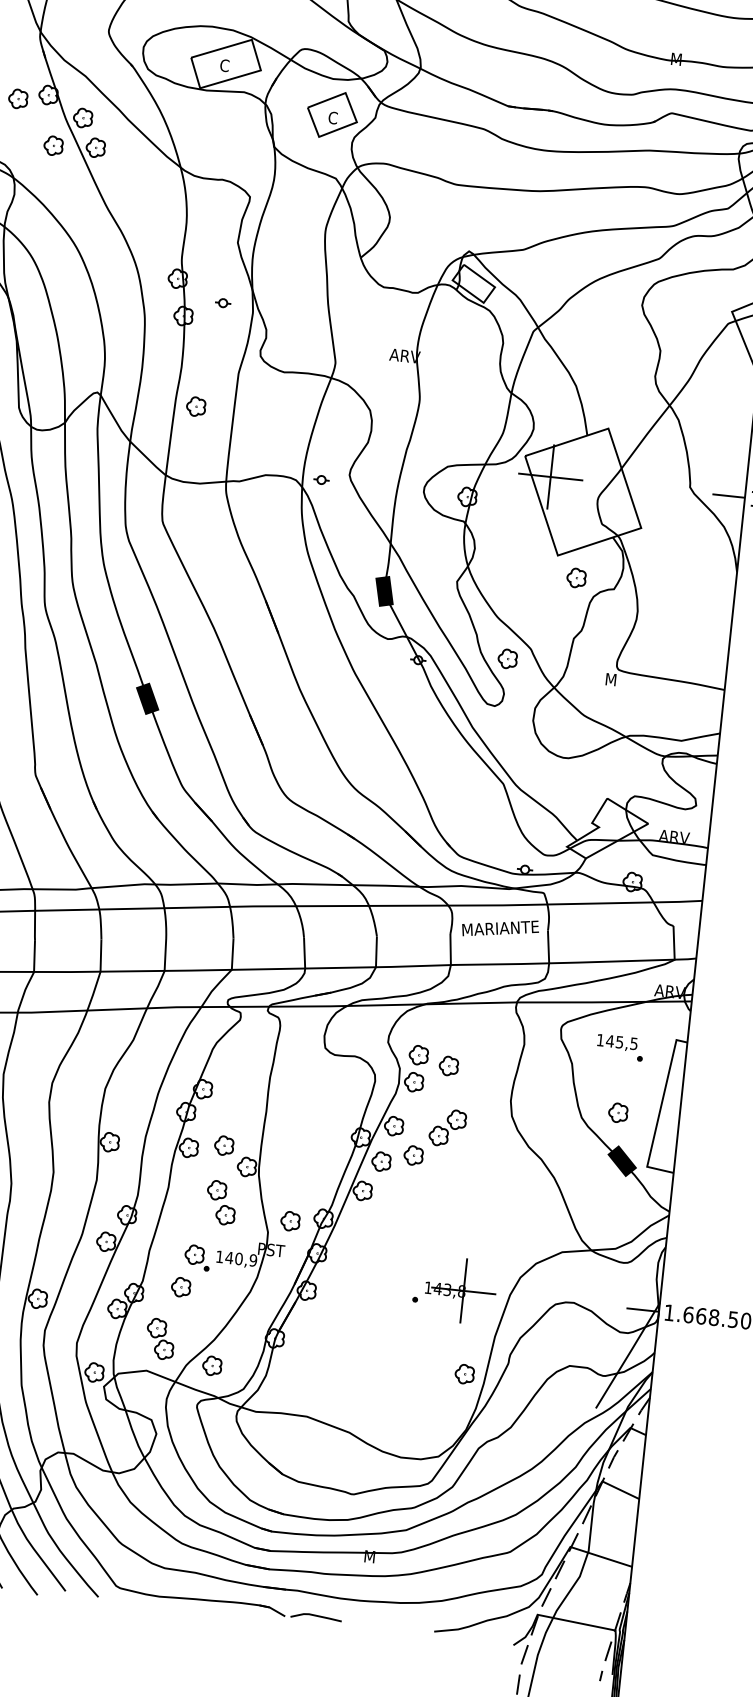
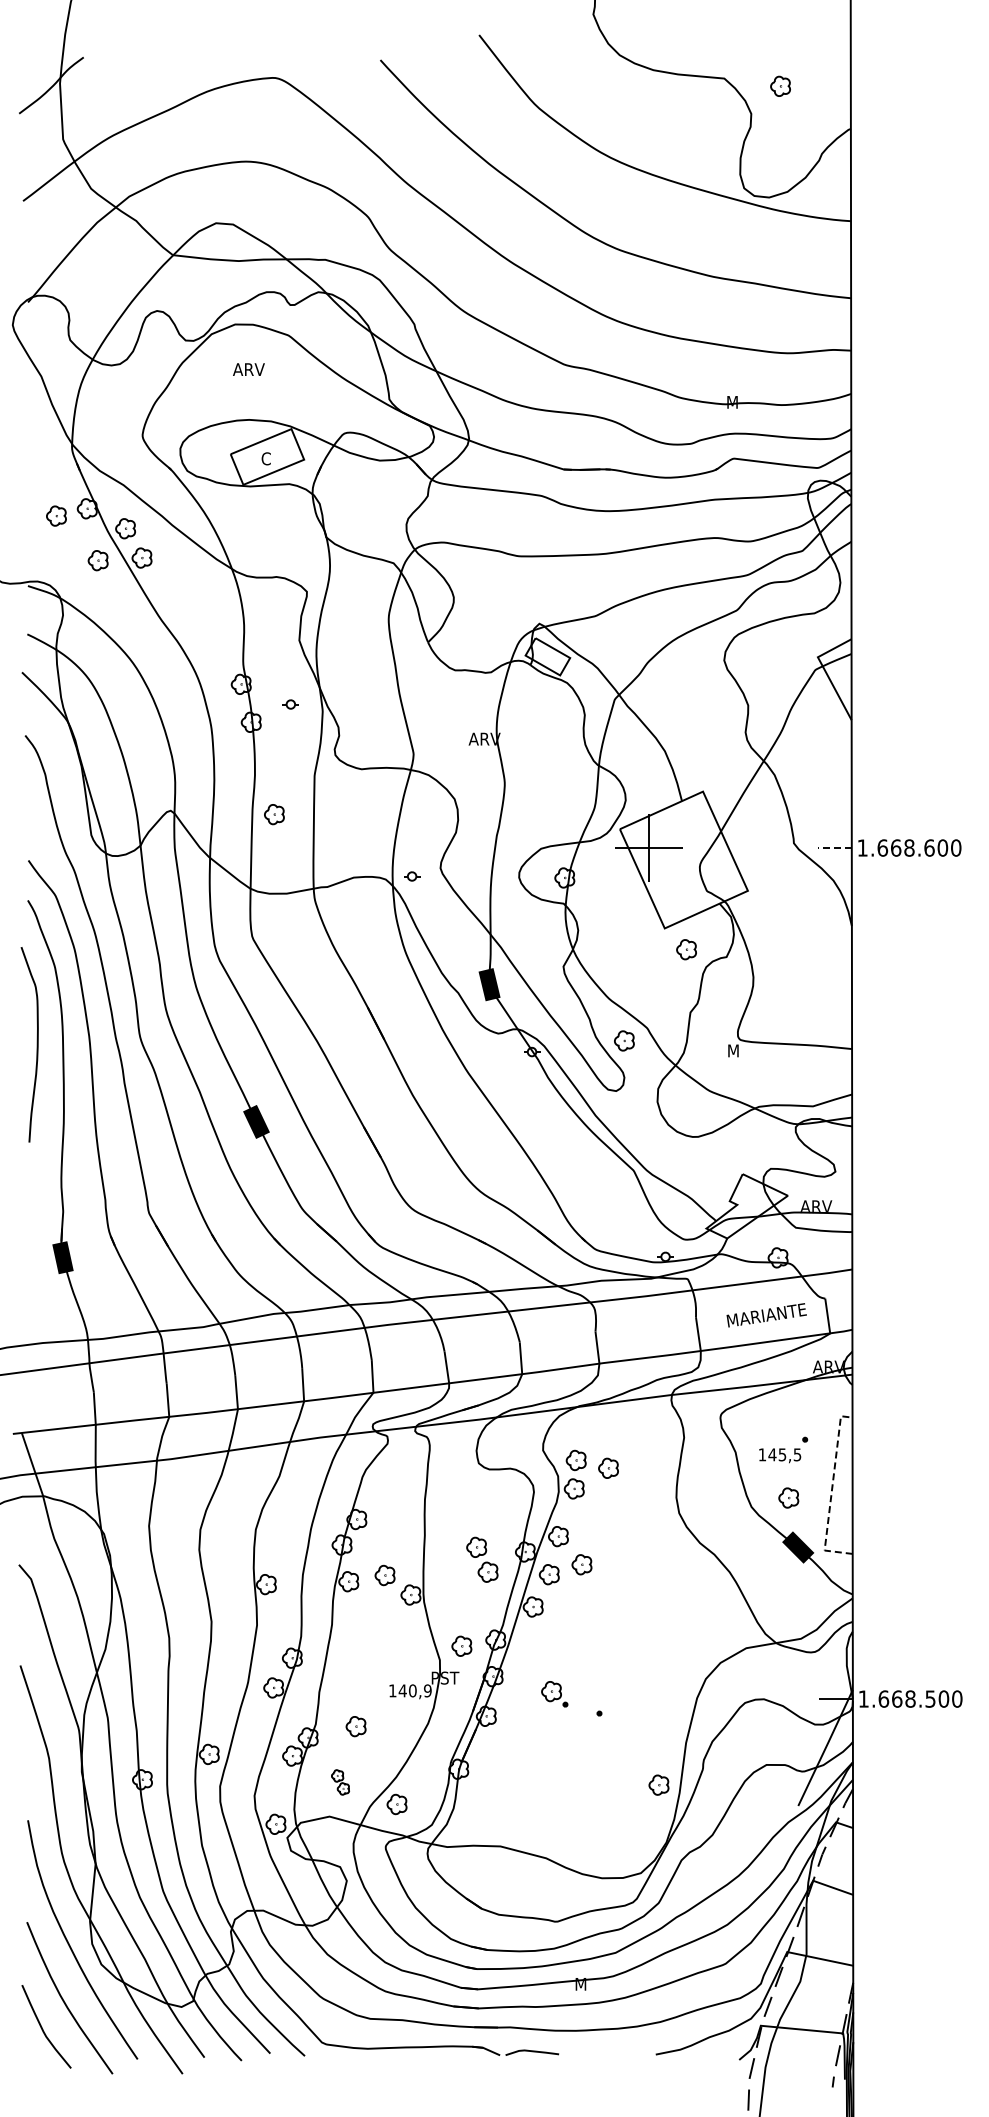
part: (332, 114) -> (383, 497), removed
line: (728, 496) -> (834, 848), solid -> dashed
text: (500, 928) -> (766, 1315), moved
text: (617, 1042) -> (780, 1455), moved
line: (659, 1111) -> (831, 1491), solid -> dashed
part: (448, 1128) -> (614, 1532), removed
part: (221, 1202) -> (482, 1559), moved
part: (197, 1257) -> (554, 1694), moved
part: (460, 1290) -> (645, 1698), removed
part: (160, 1339) -> (340, 1782), size x0.6

